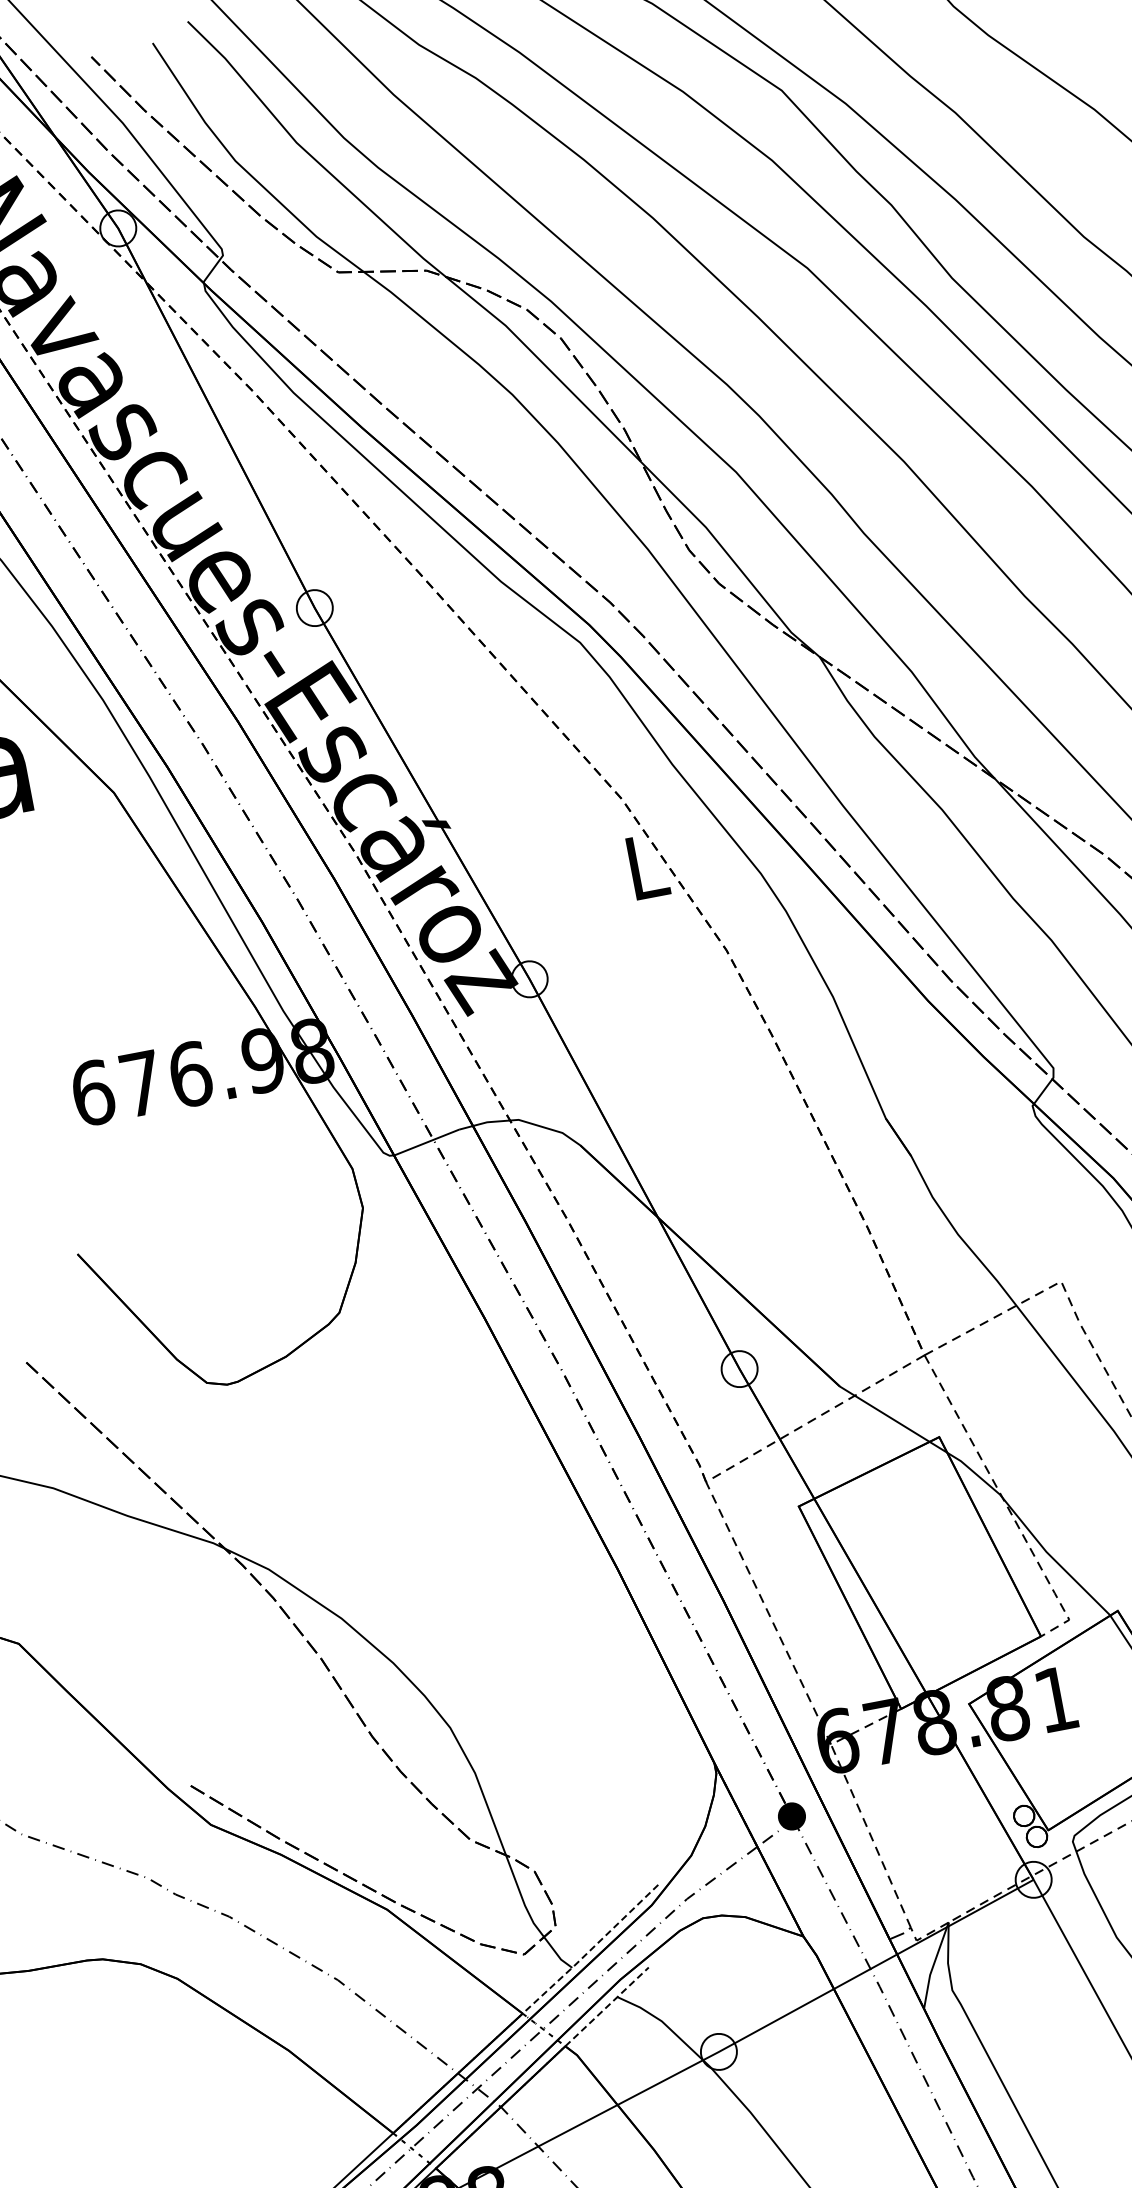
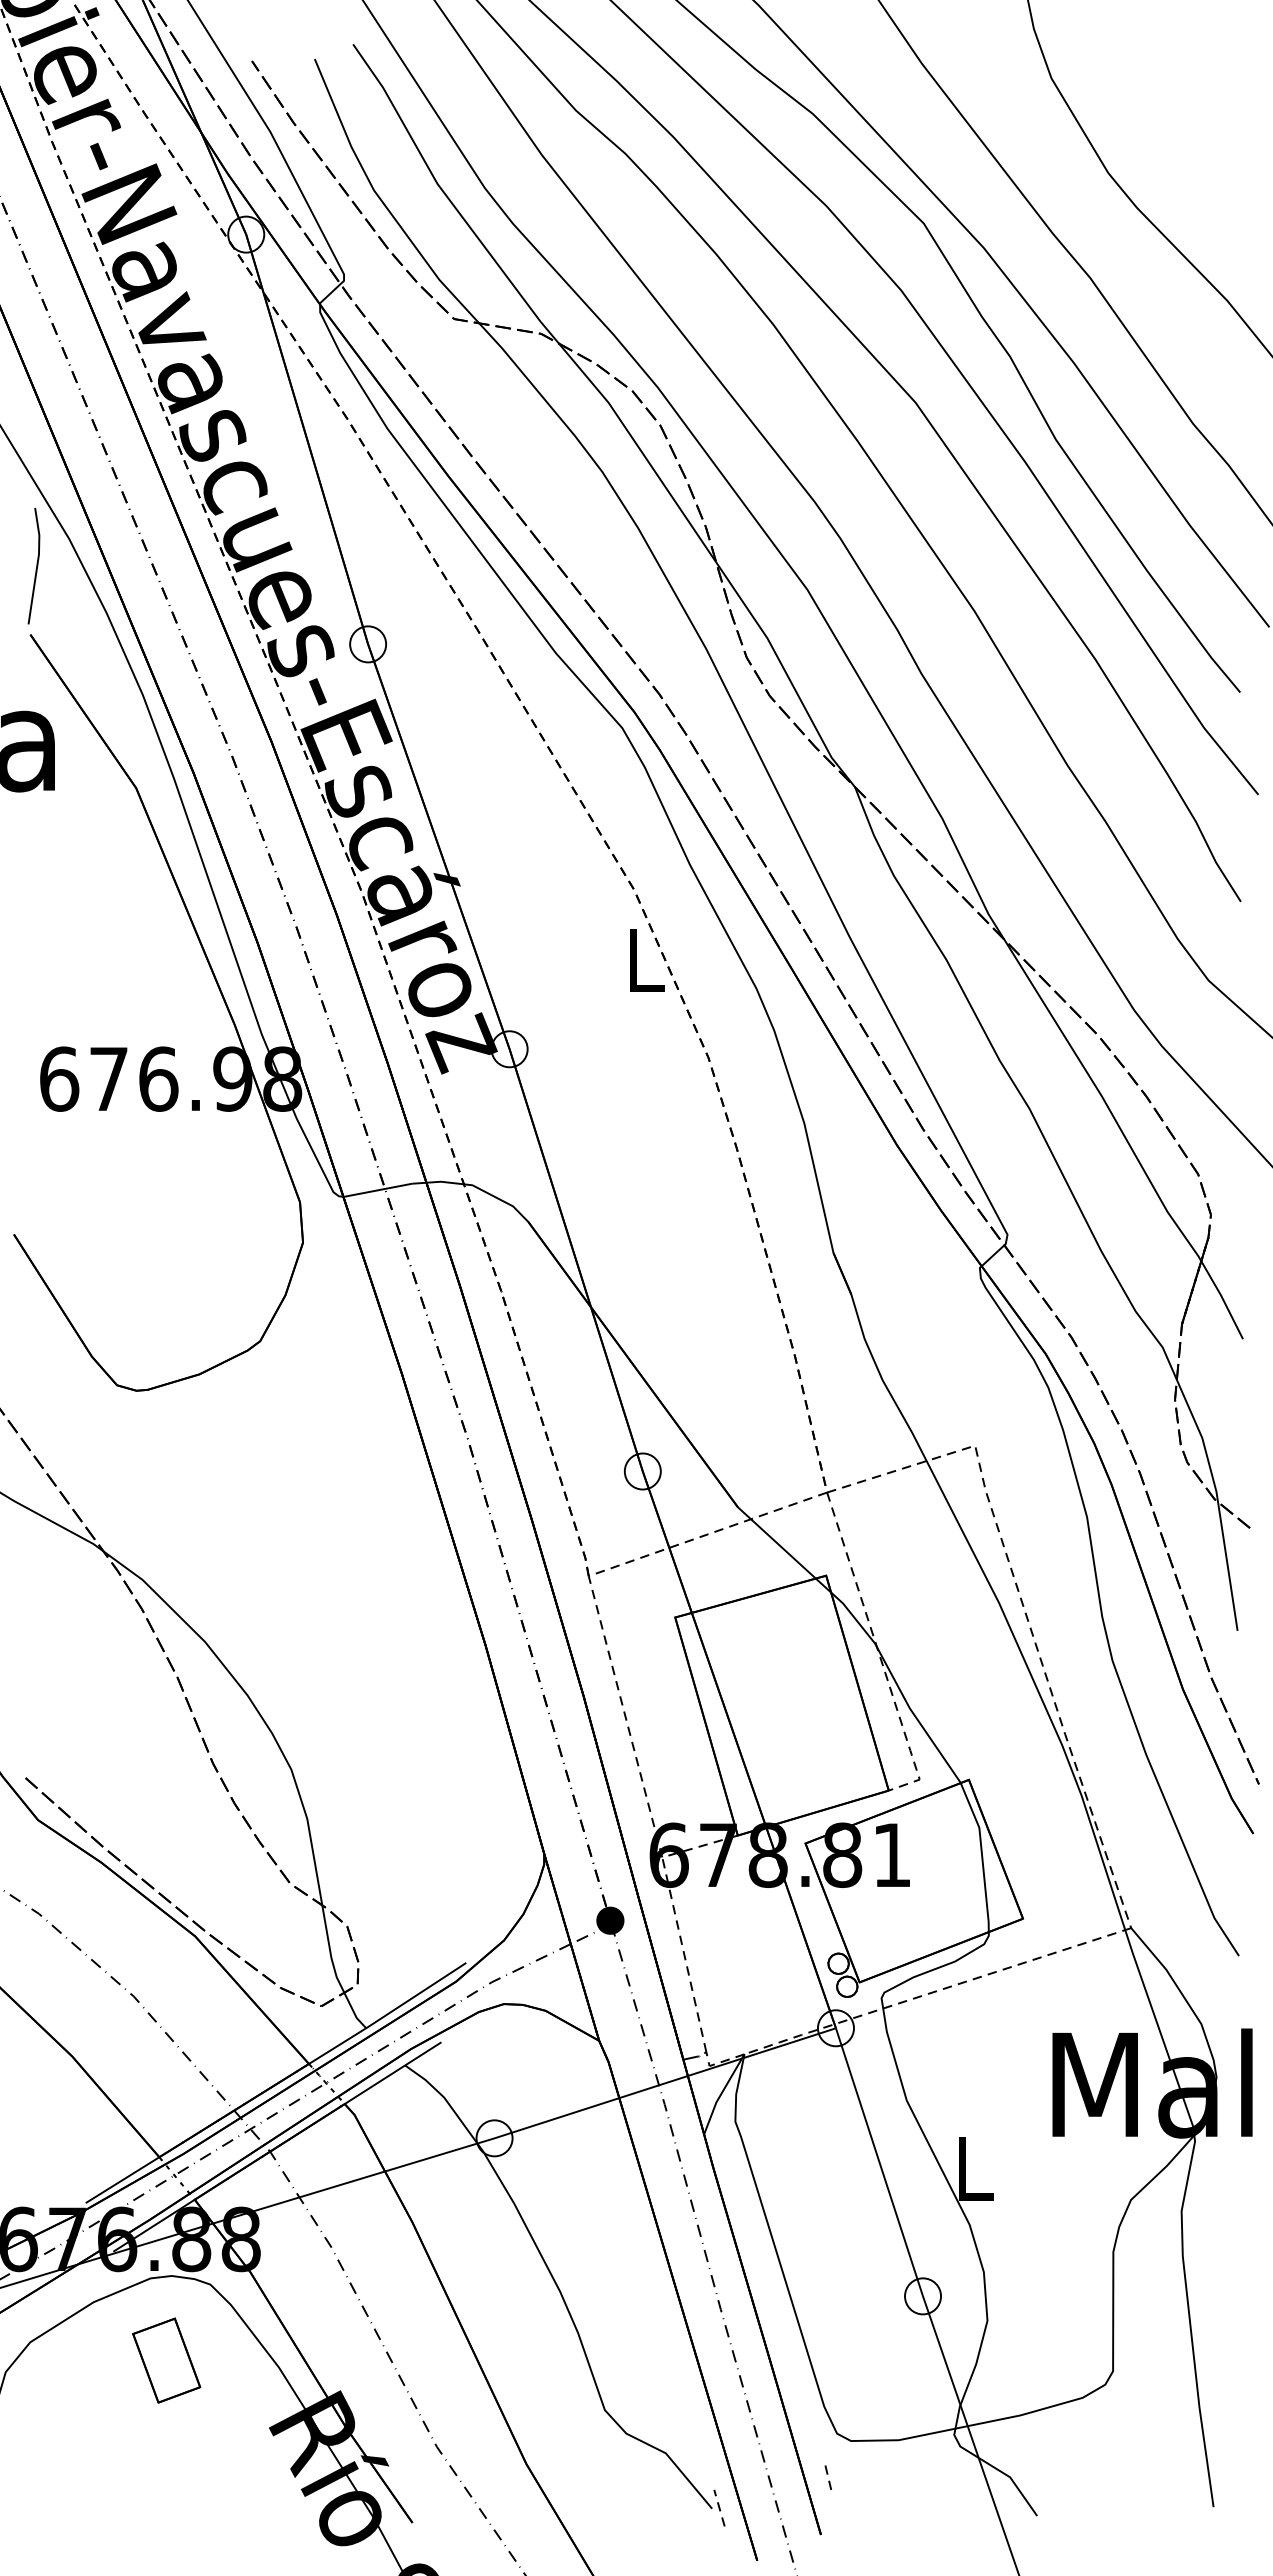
line: (589, 1950) -> (386, 2014), dashed -> solid
line: (607, 2006) -> (393, 2072), dashed -> solid

